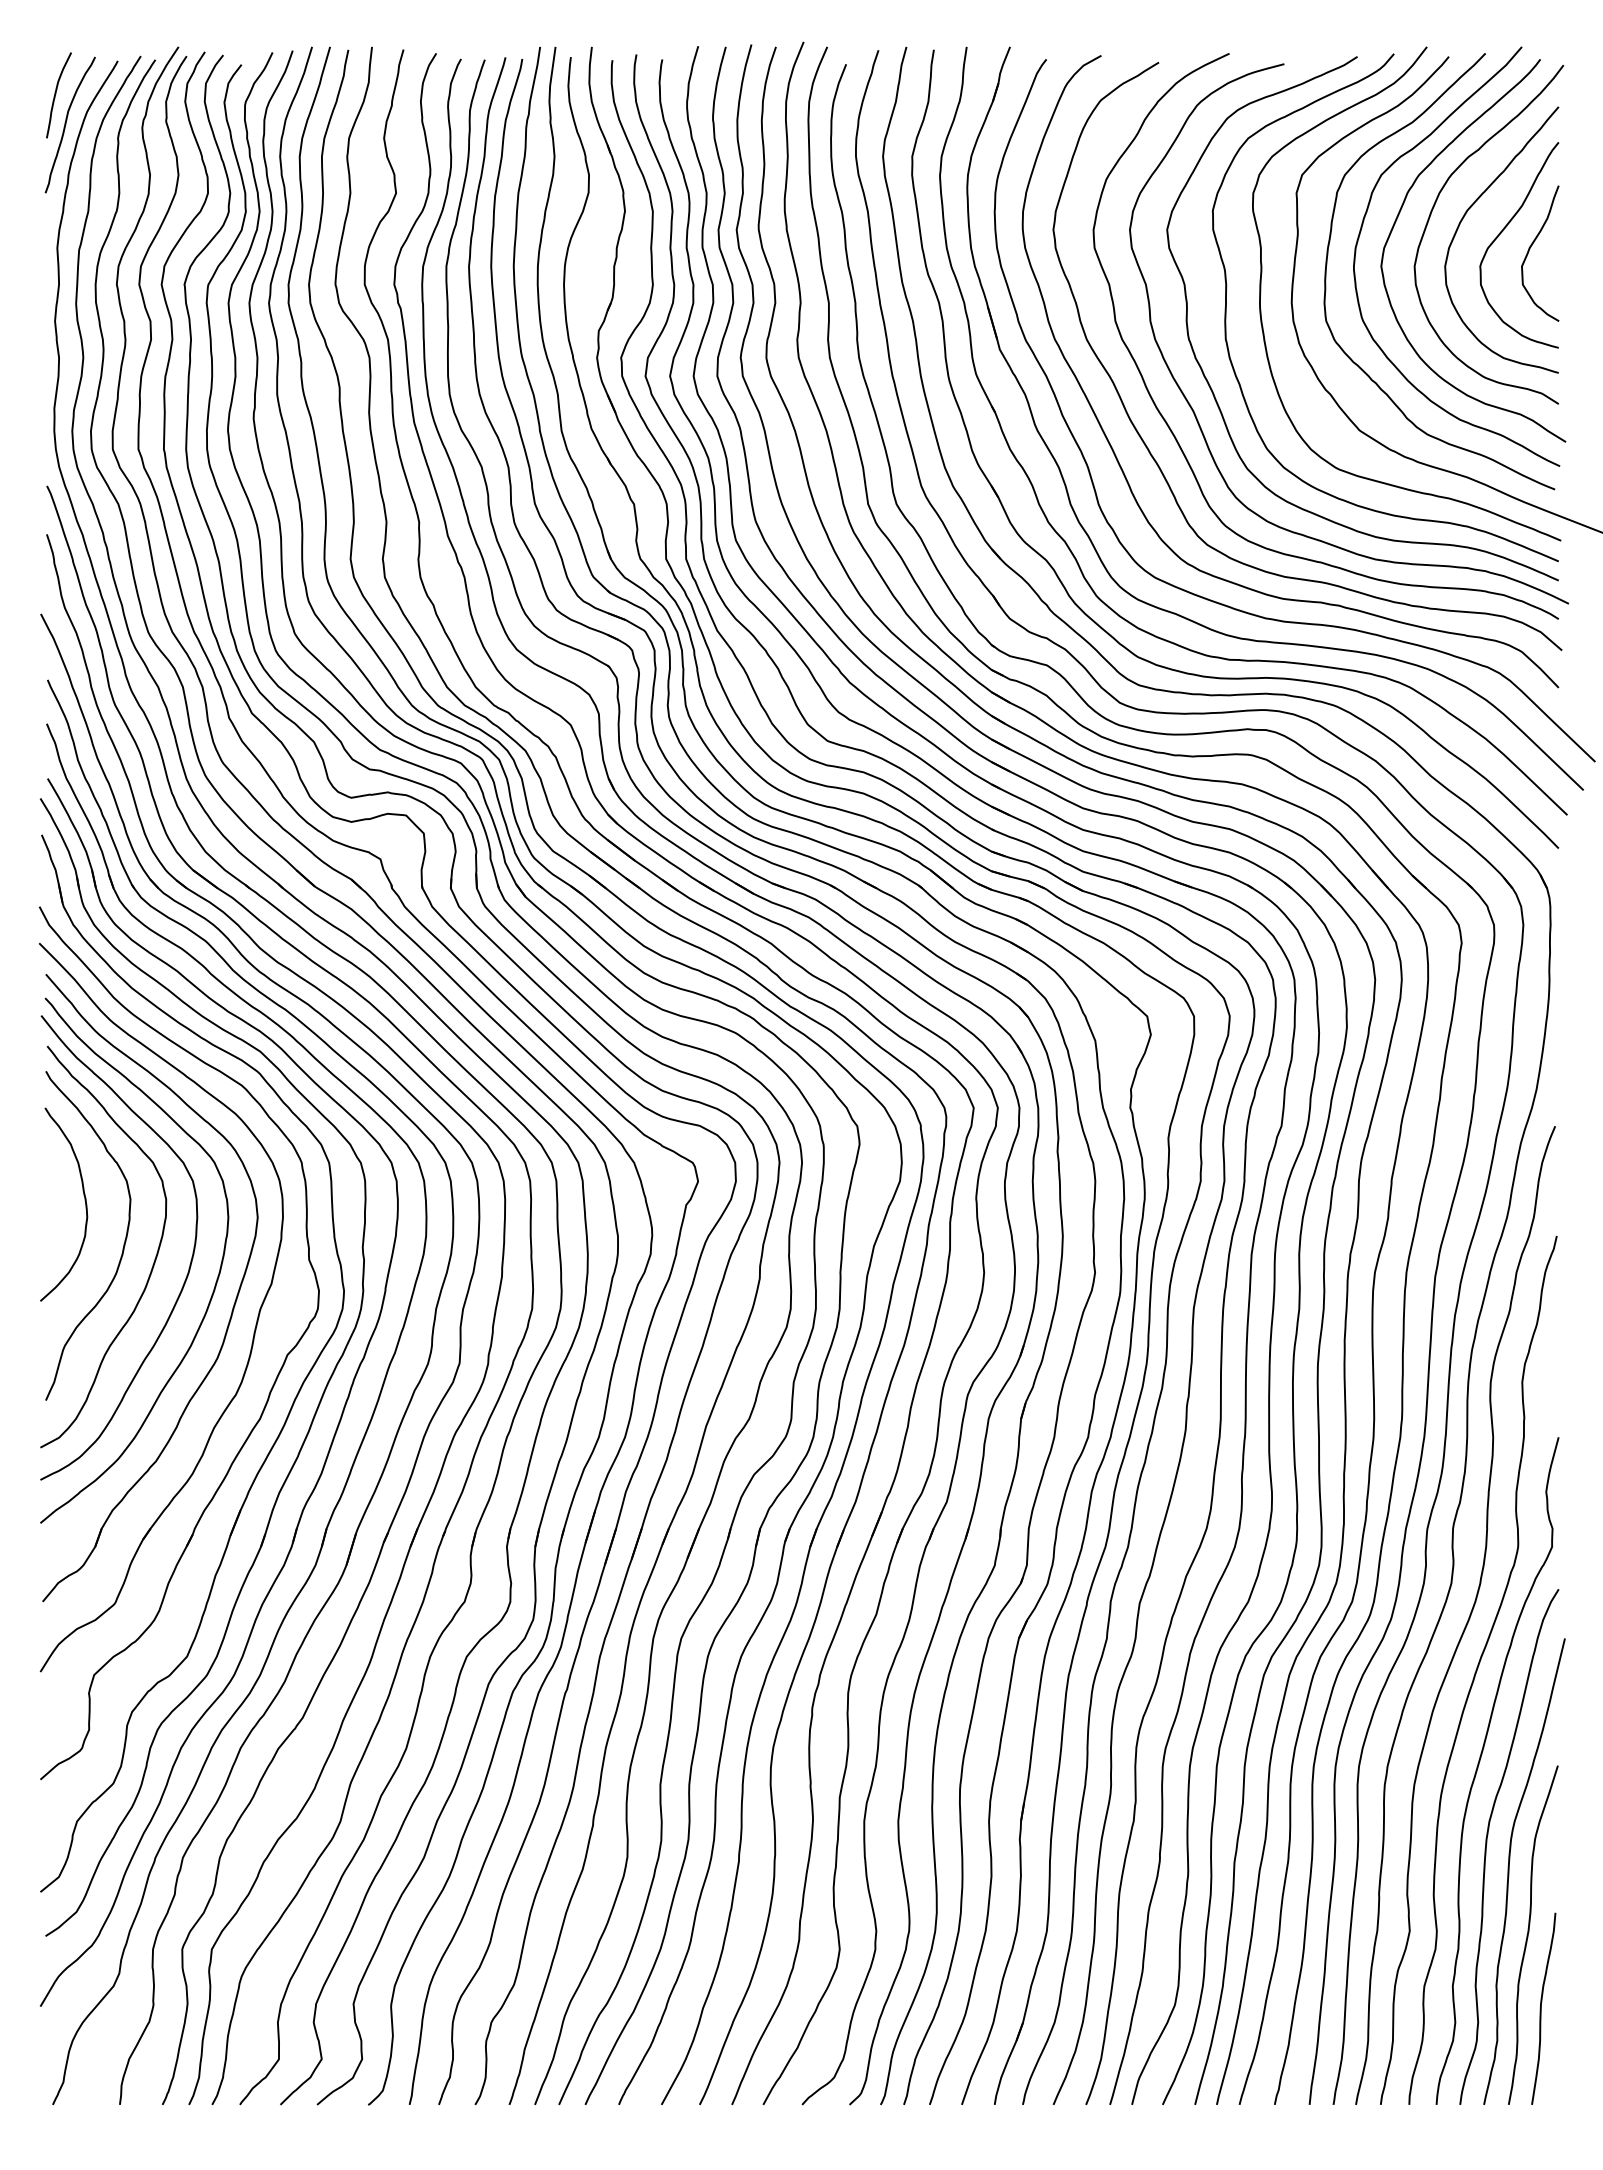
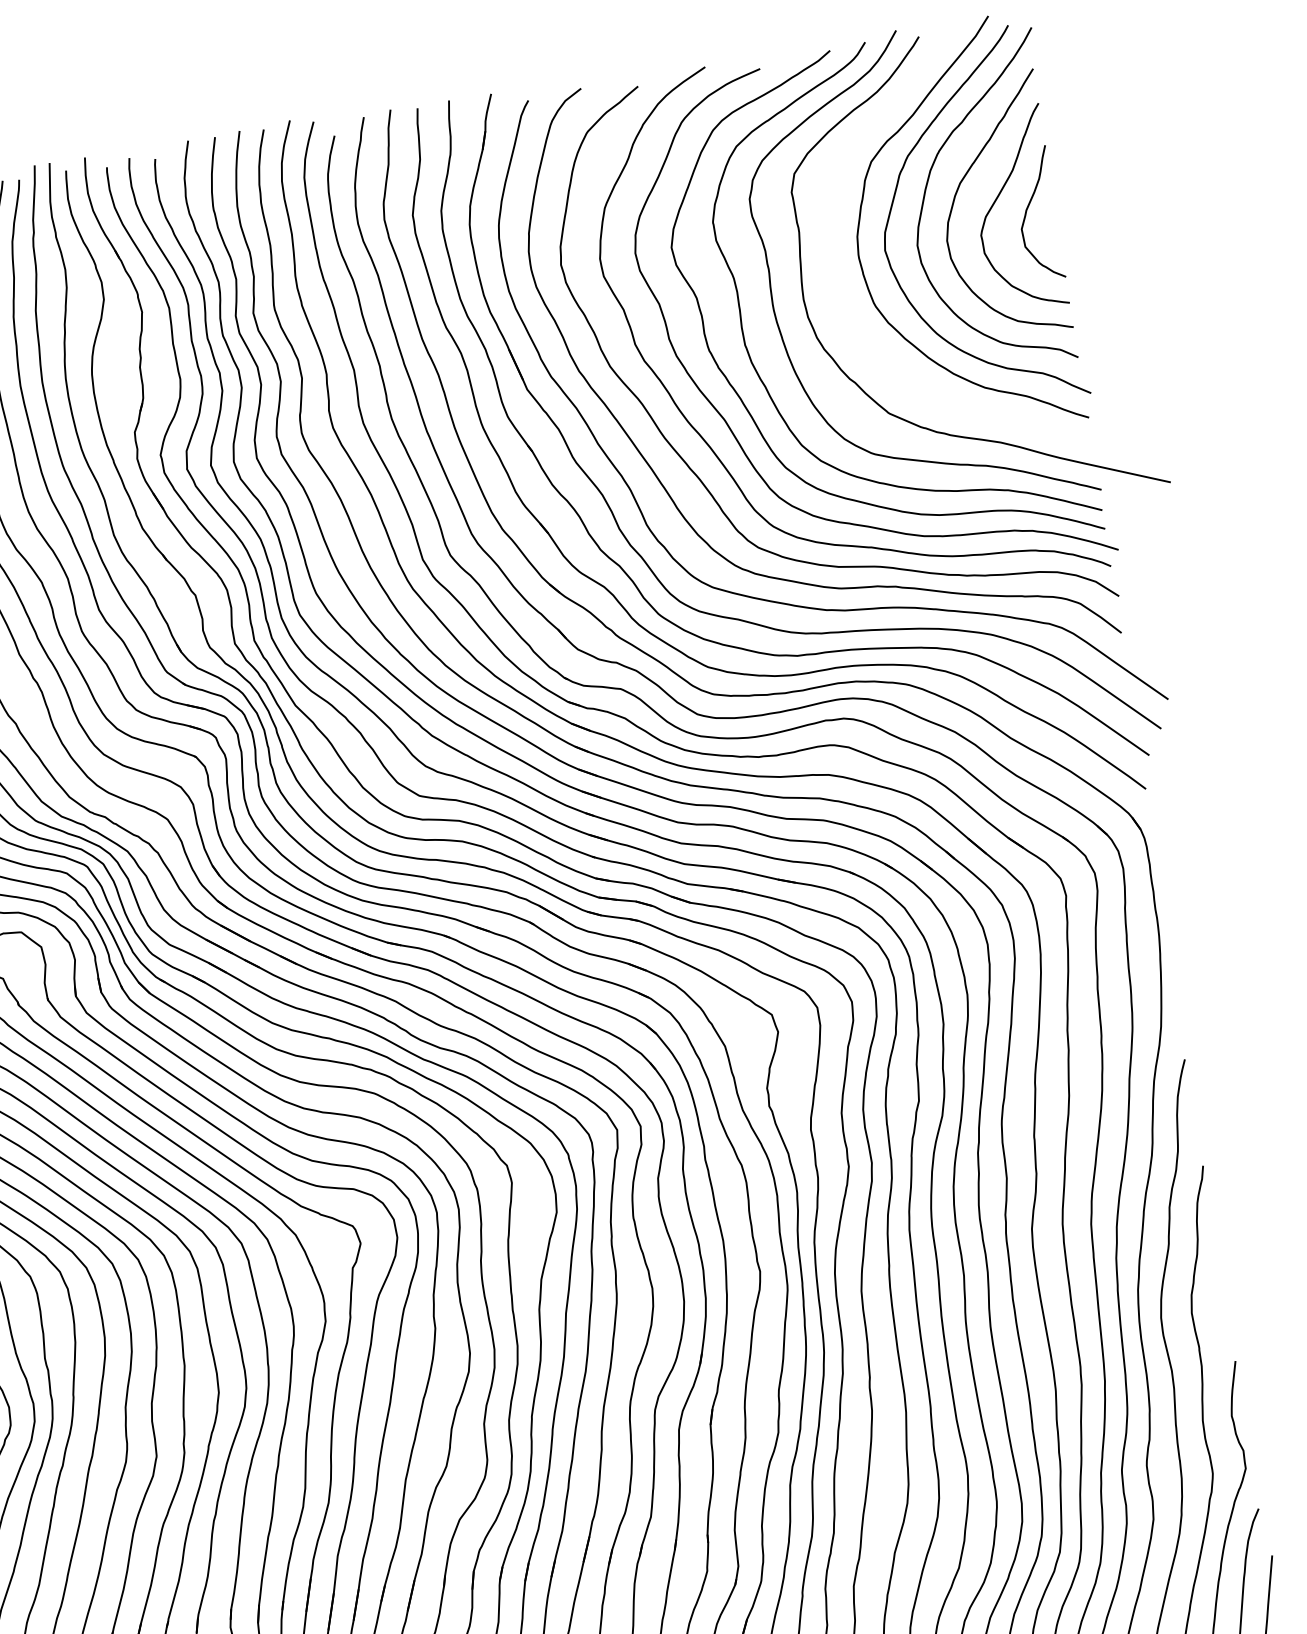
curve: (1328, 255) -> (832, 248), removed

